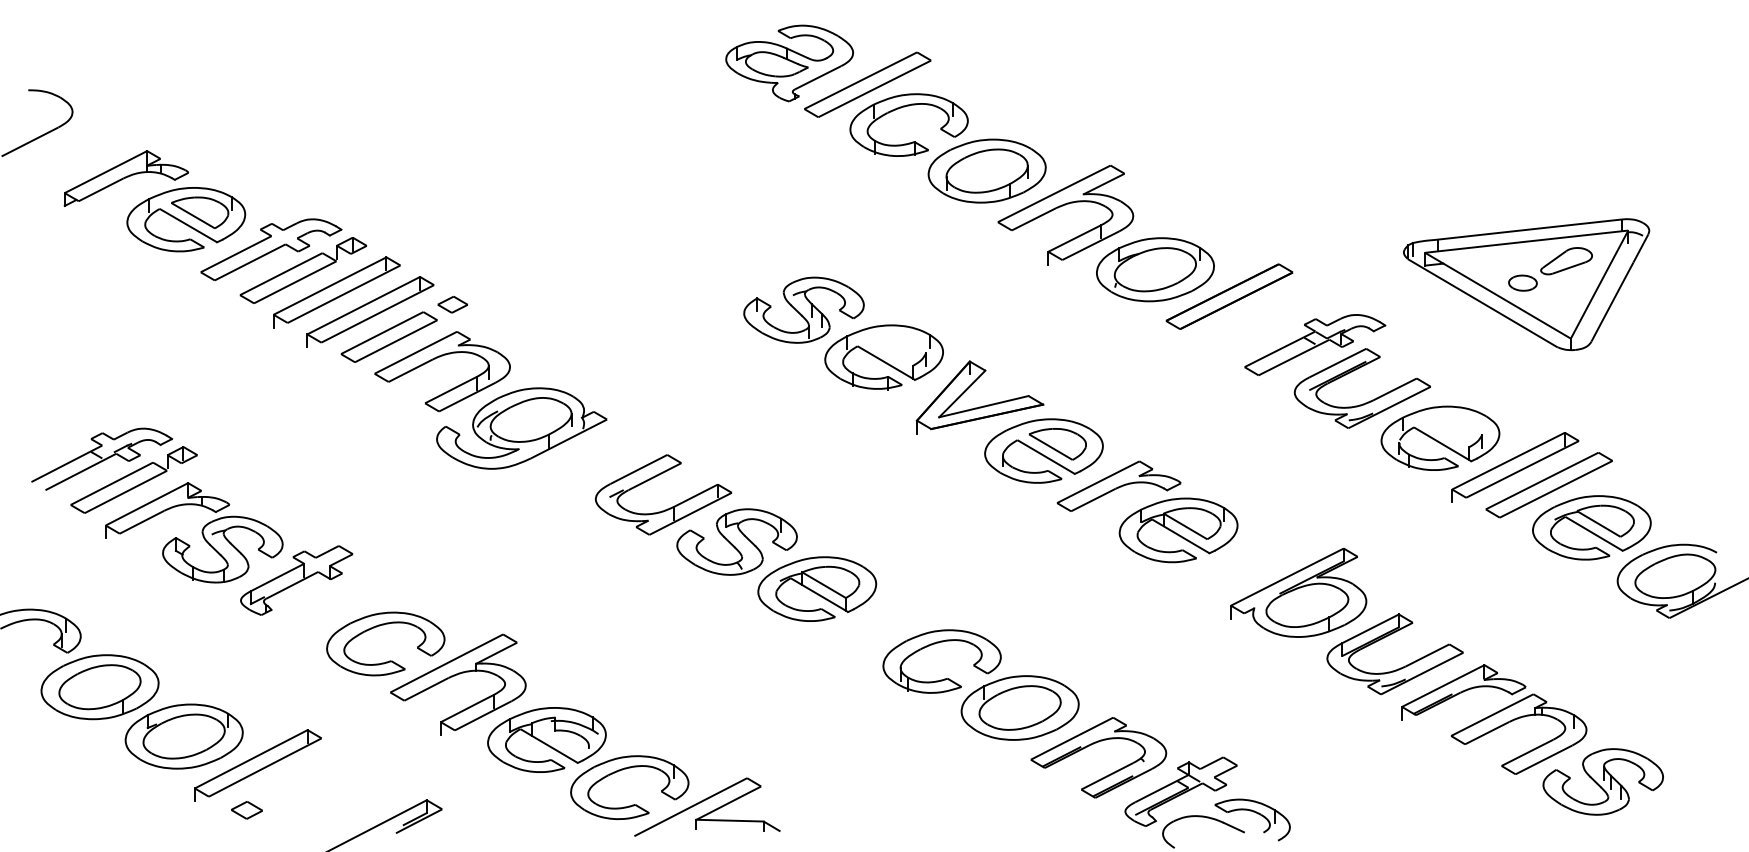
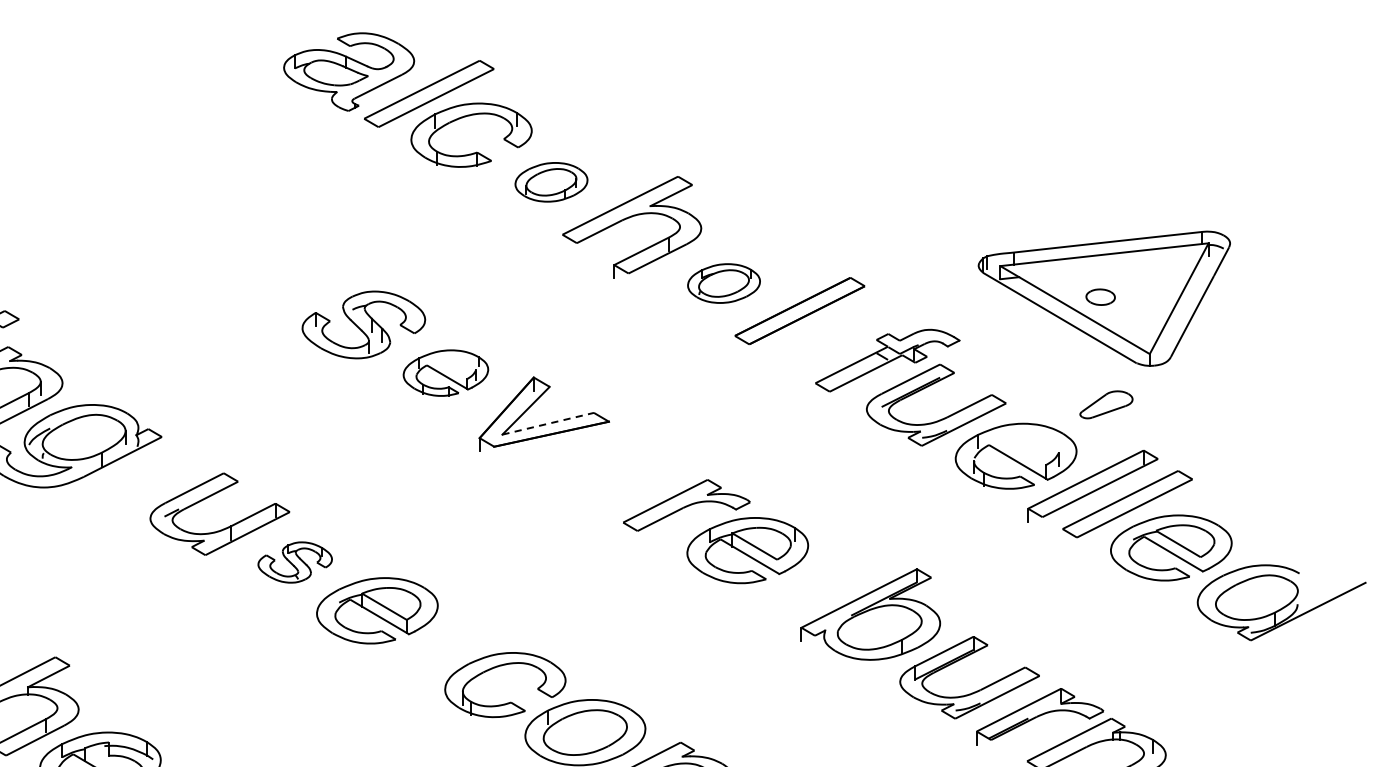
part: (986, 170) -> (550, 181), size x0.6
part: (1566, 261) -> (1106, 405), moved
part: (1155, 269) -> (724, 283), size x0.6
part: (883, 357) -> (445, 373), size x0.7
line: (983, 406) -> (547, 423), solid -> dashed
part: (1043, 450) -> (609, 468), removed
part: (736, 541) -> (294, 561), size x0.6

